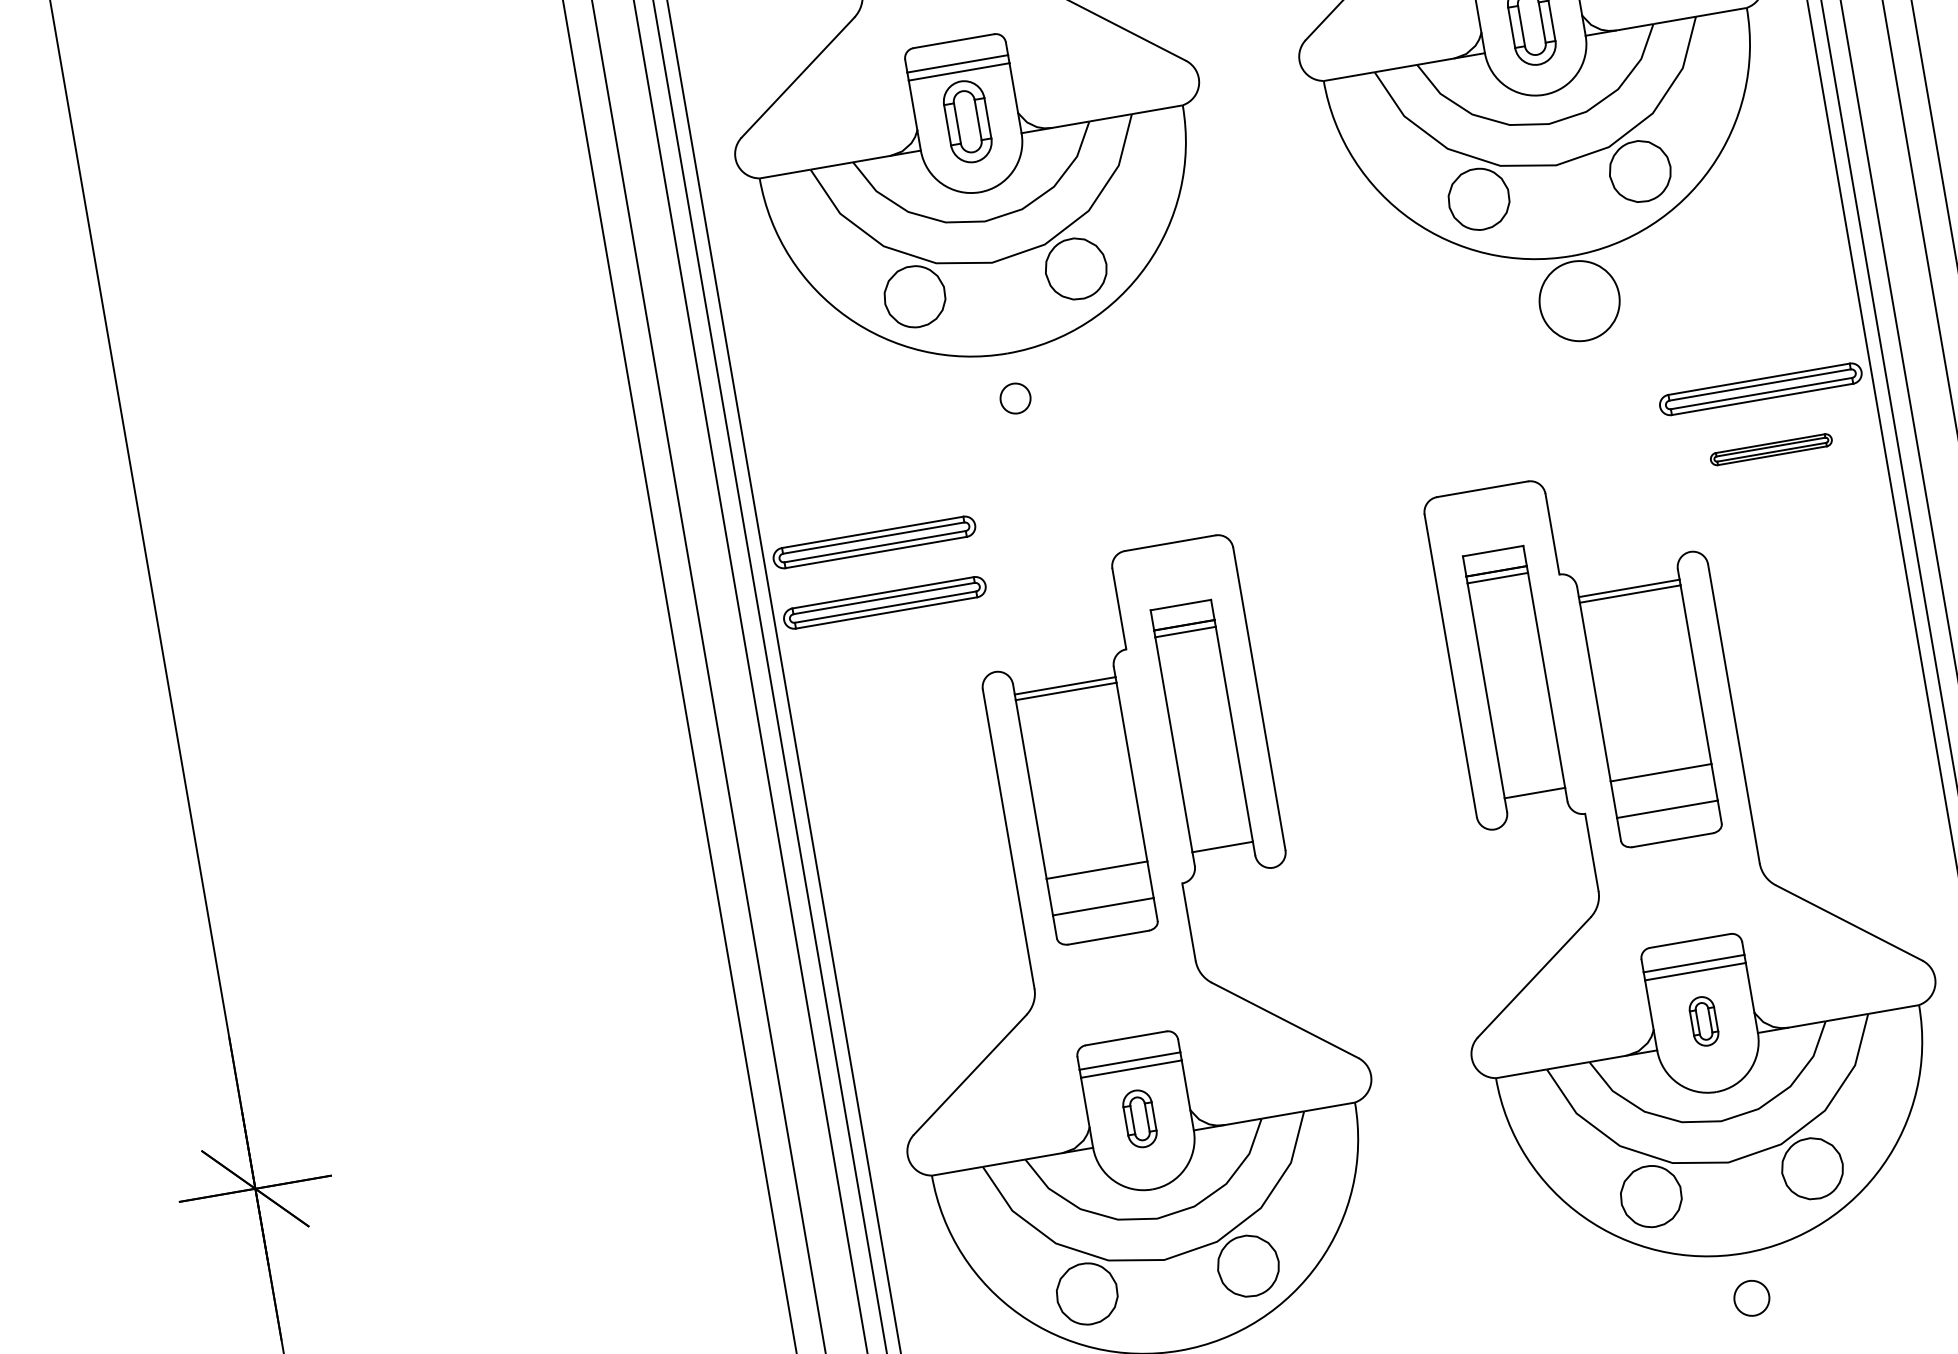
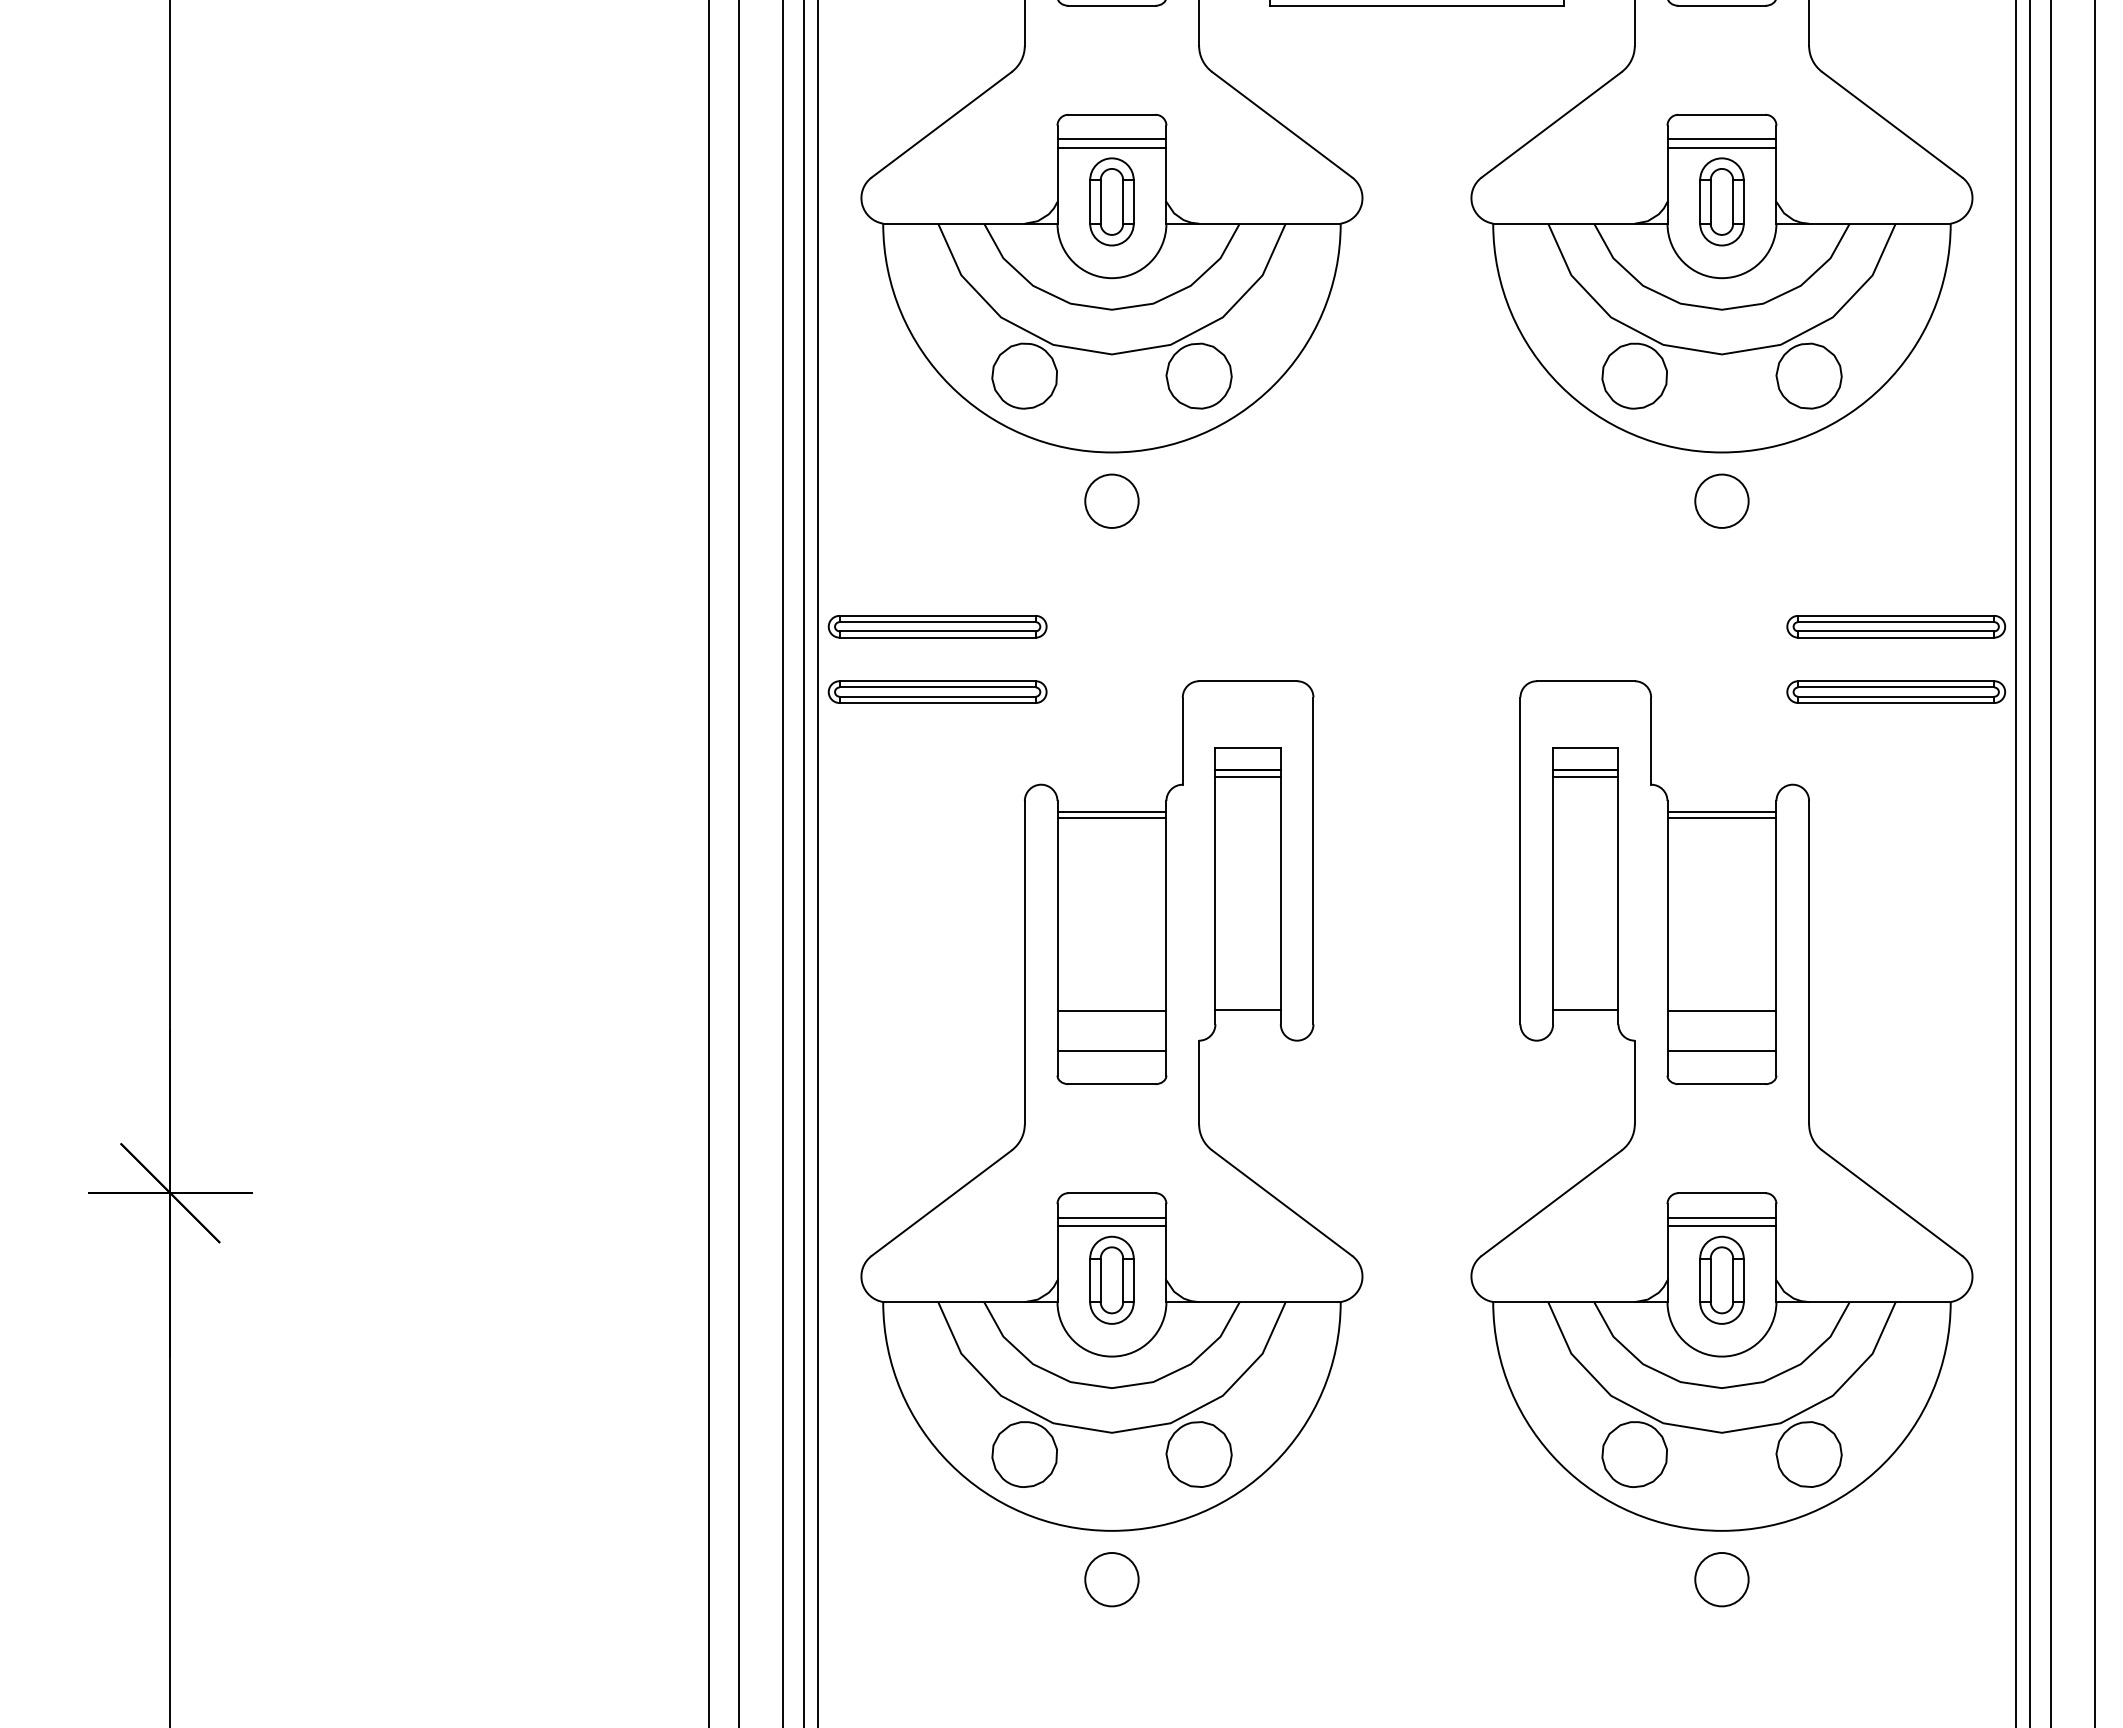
circle: (1579, 300) -> (1721, 500), size x0.62
circle: (1015, 397) -> (1111, 500), size x1.67
part: (1771, 449) -> (1896, 691), size x1.67
part: (1703, 1020) -> (1721, 1279), size x1.67
part: (1139, 1118) -> (1111, 1279), size x1.43
circle: (1751, 1298) -> (1721, 1579), size x1.43

